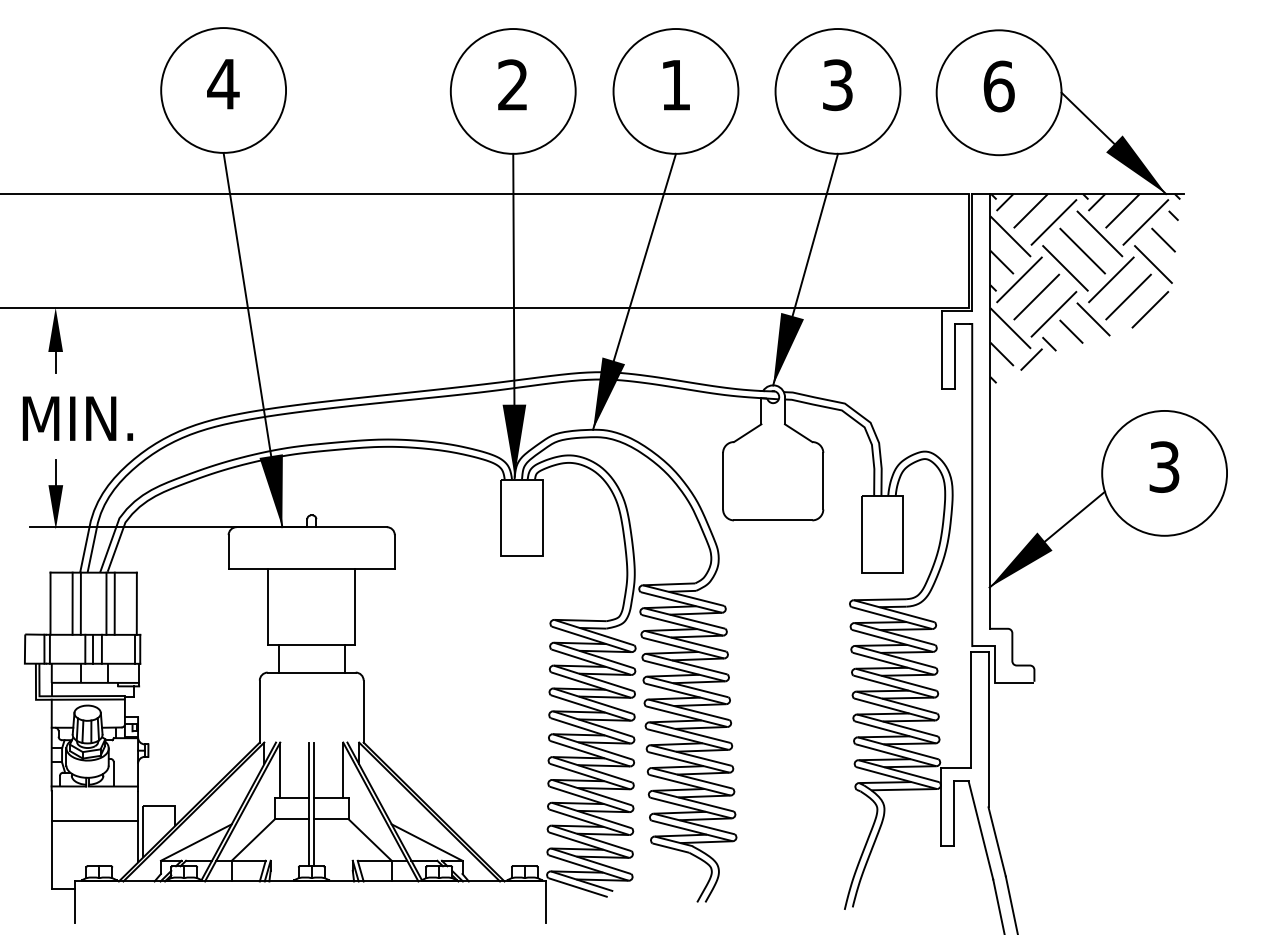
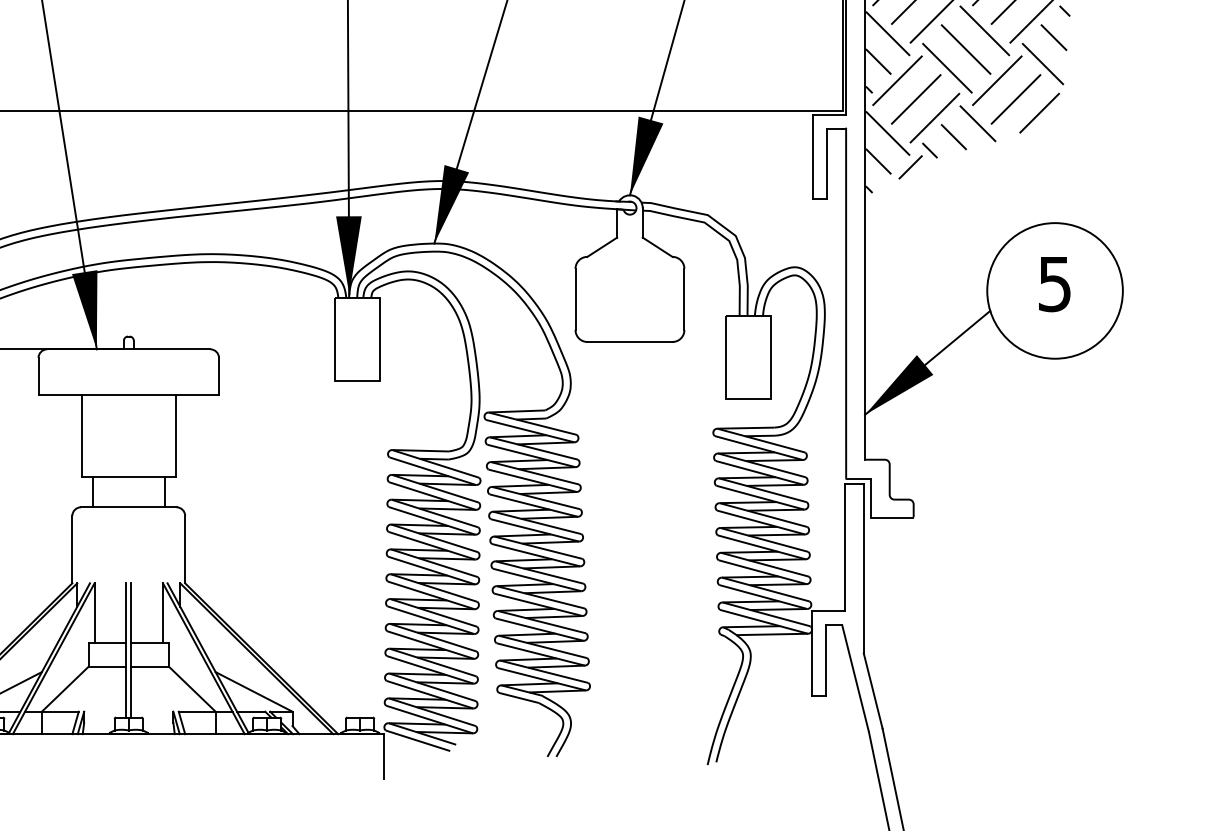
text: (1164, 466) -> (1054, 283), 3 -> 5

